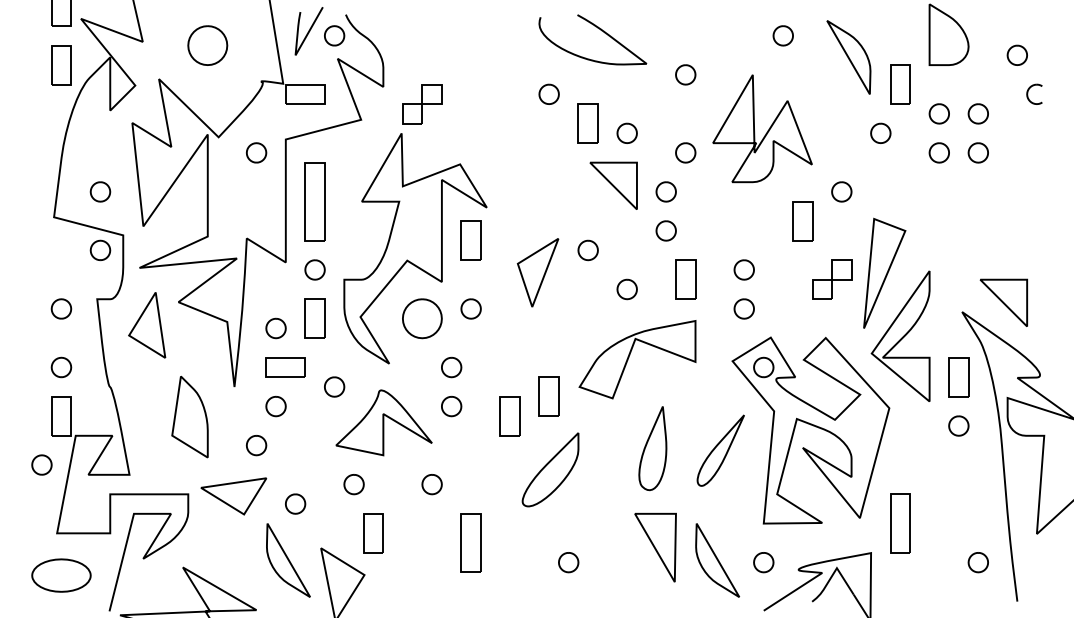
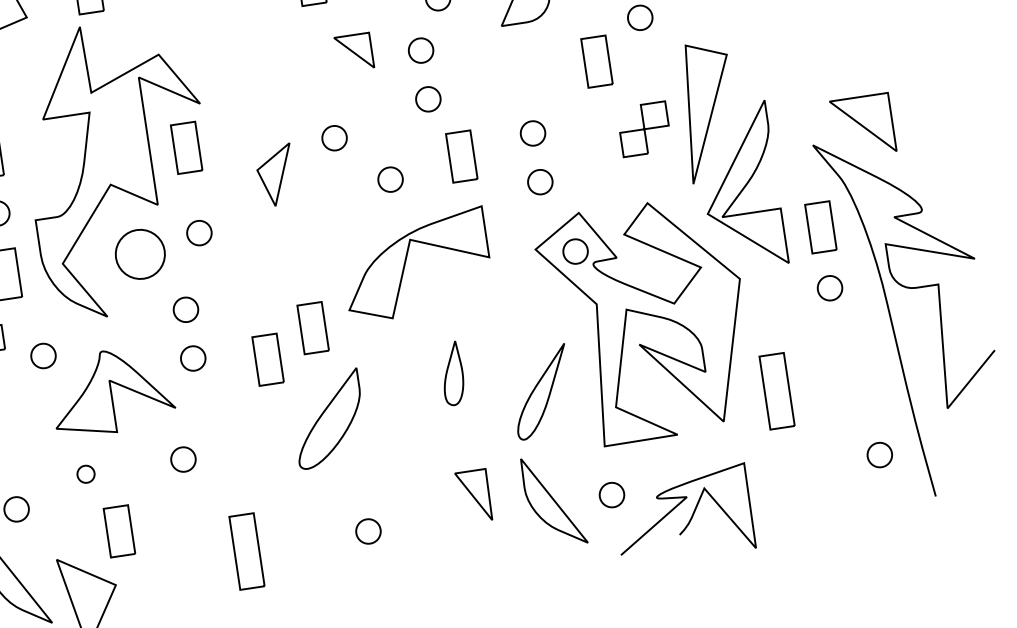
part: (613, 185) -> (354, 52), size x0.6
part: (537, 272) -> (275, 175), size x0.7
part: (652, 448) -> (451, 373), size x0.6
part: (720, 450) -> (541, 391), moved
part: (353, 484) -> (85, 474), size x0.7
part: (900, 523) -> (777, 391), moved
part: (470, 542) -> (246, 550), moved
part: (655, 547) -> (474, 496), size x0.6

